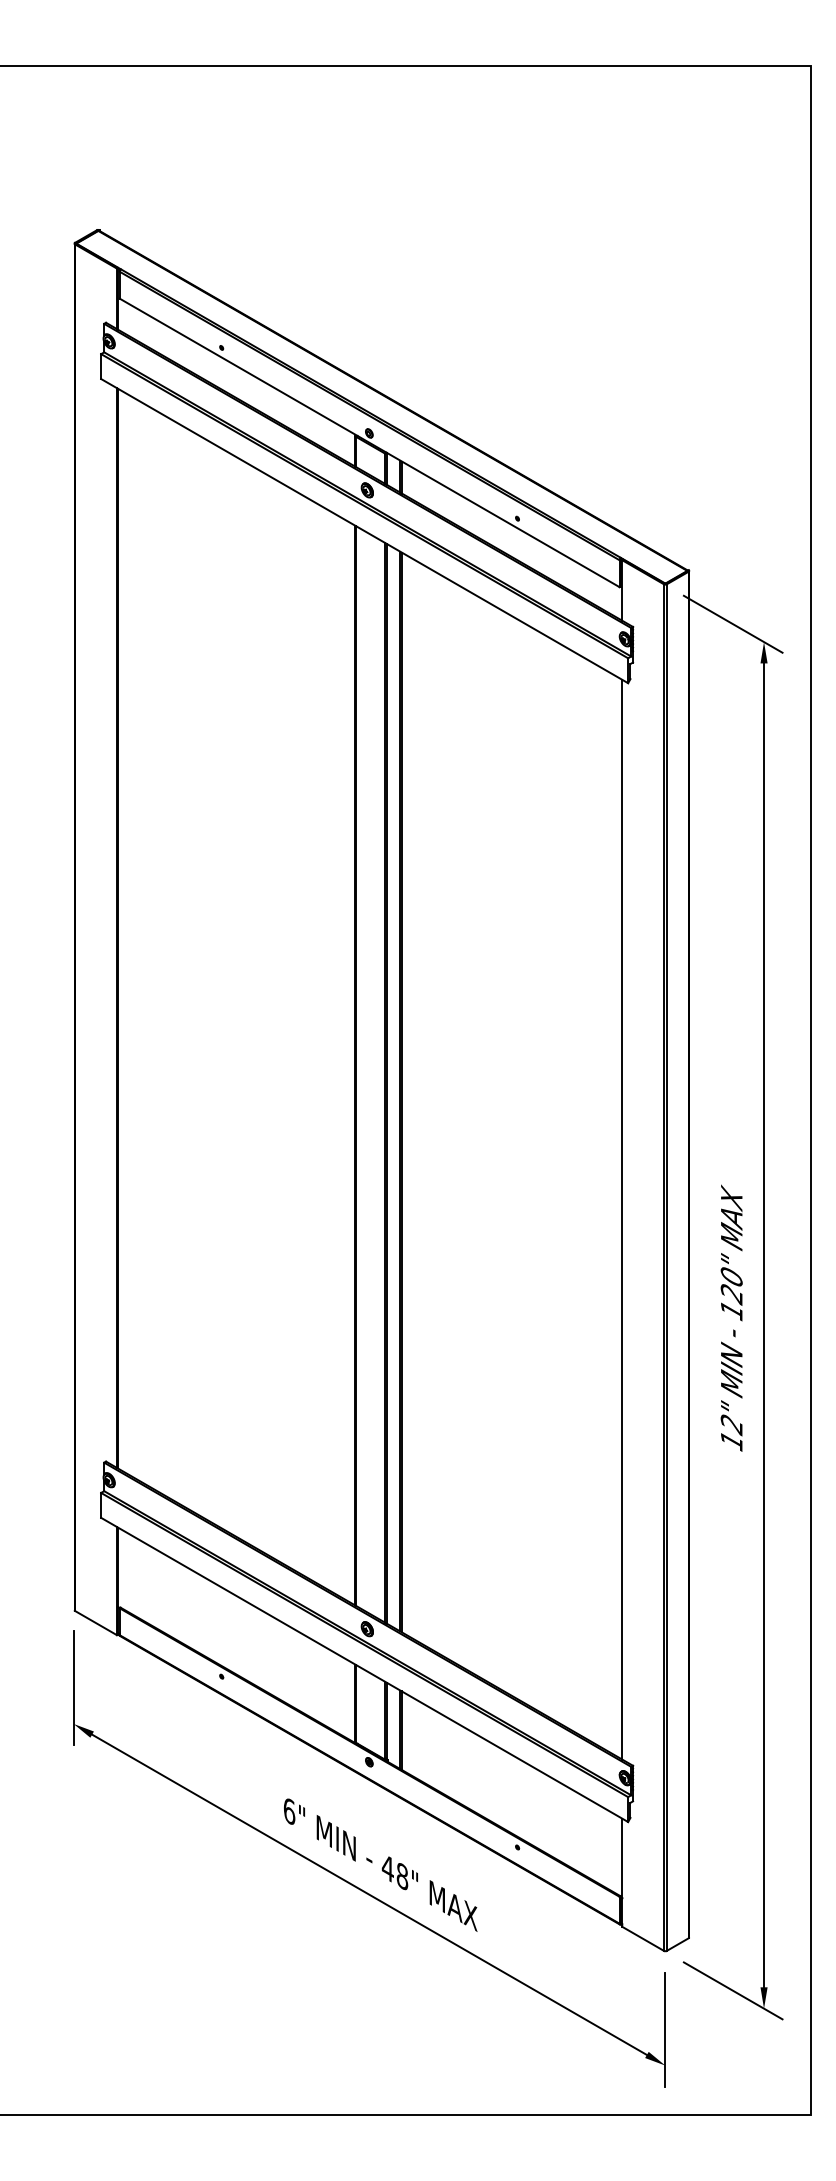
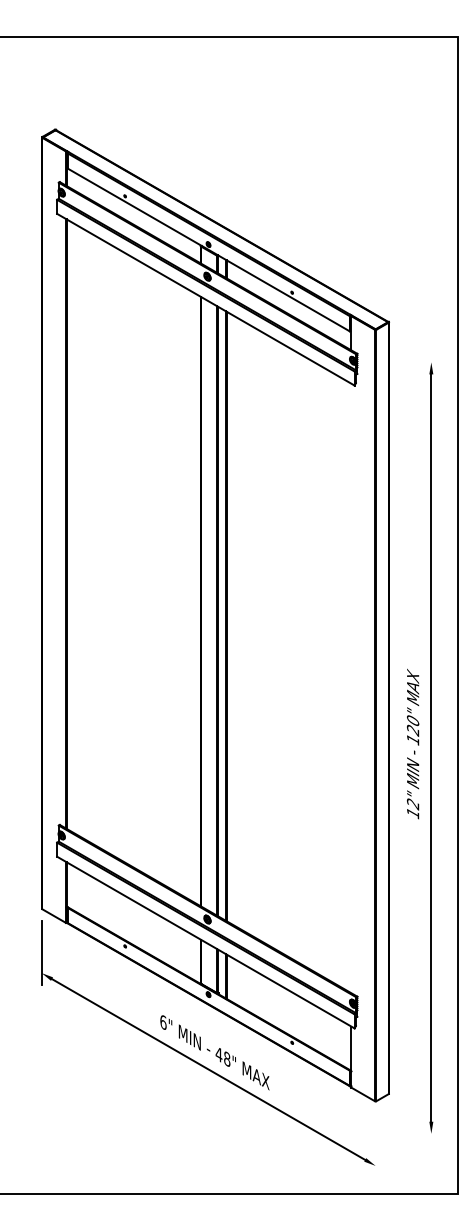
line: (732, 624) -> (413, 352), removed
line: (622, 1219) -> (351, 688), removed
line: (732, 1990) -> (413, 1123), removed
line: (665, 2029) -> (375, 1145), removed

